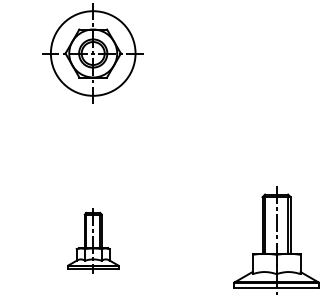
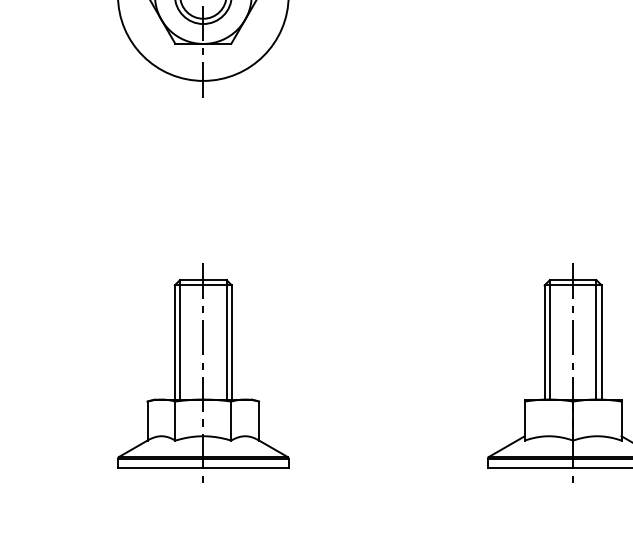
part: (93, 240) -> (203, 372), size x1.67

